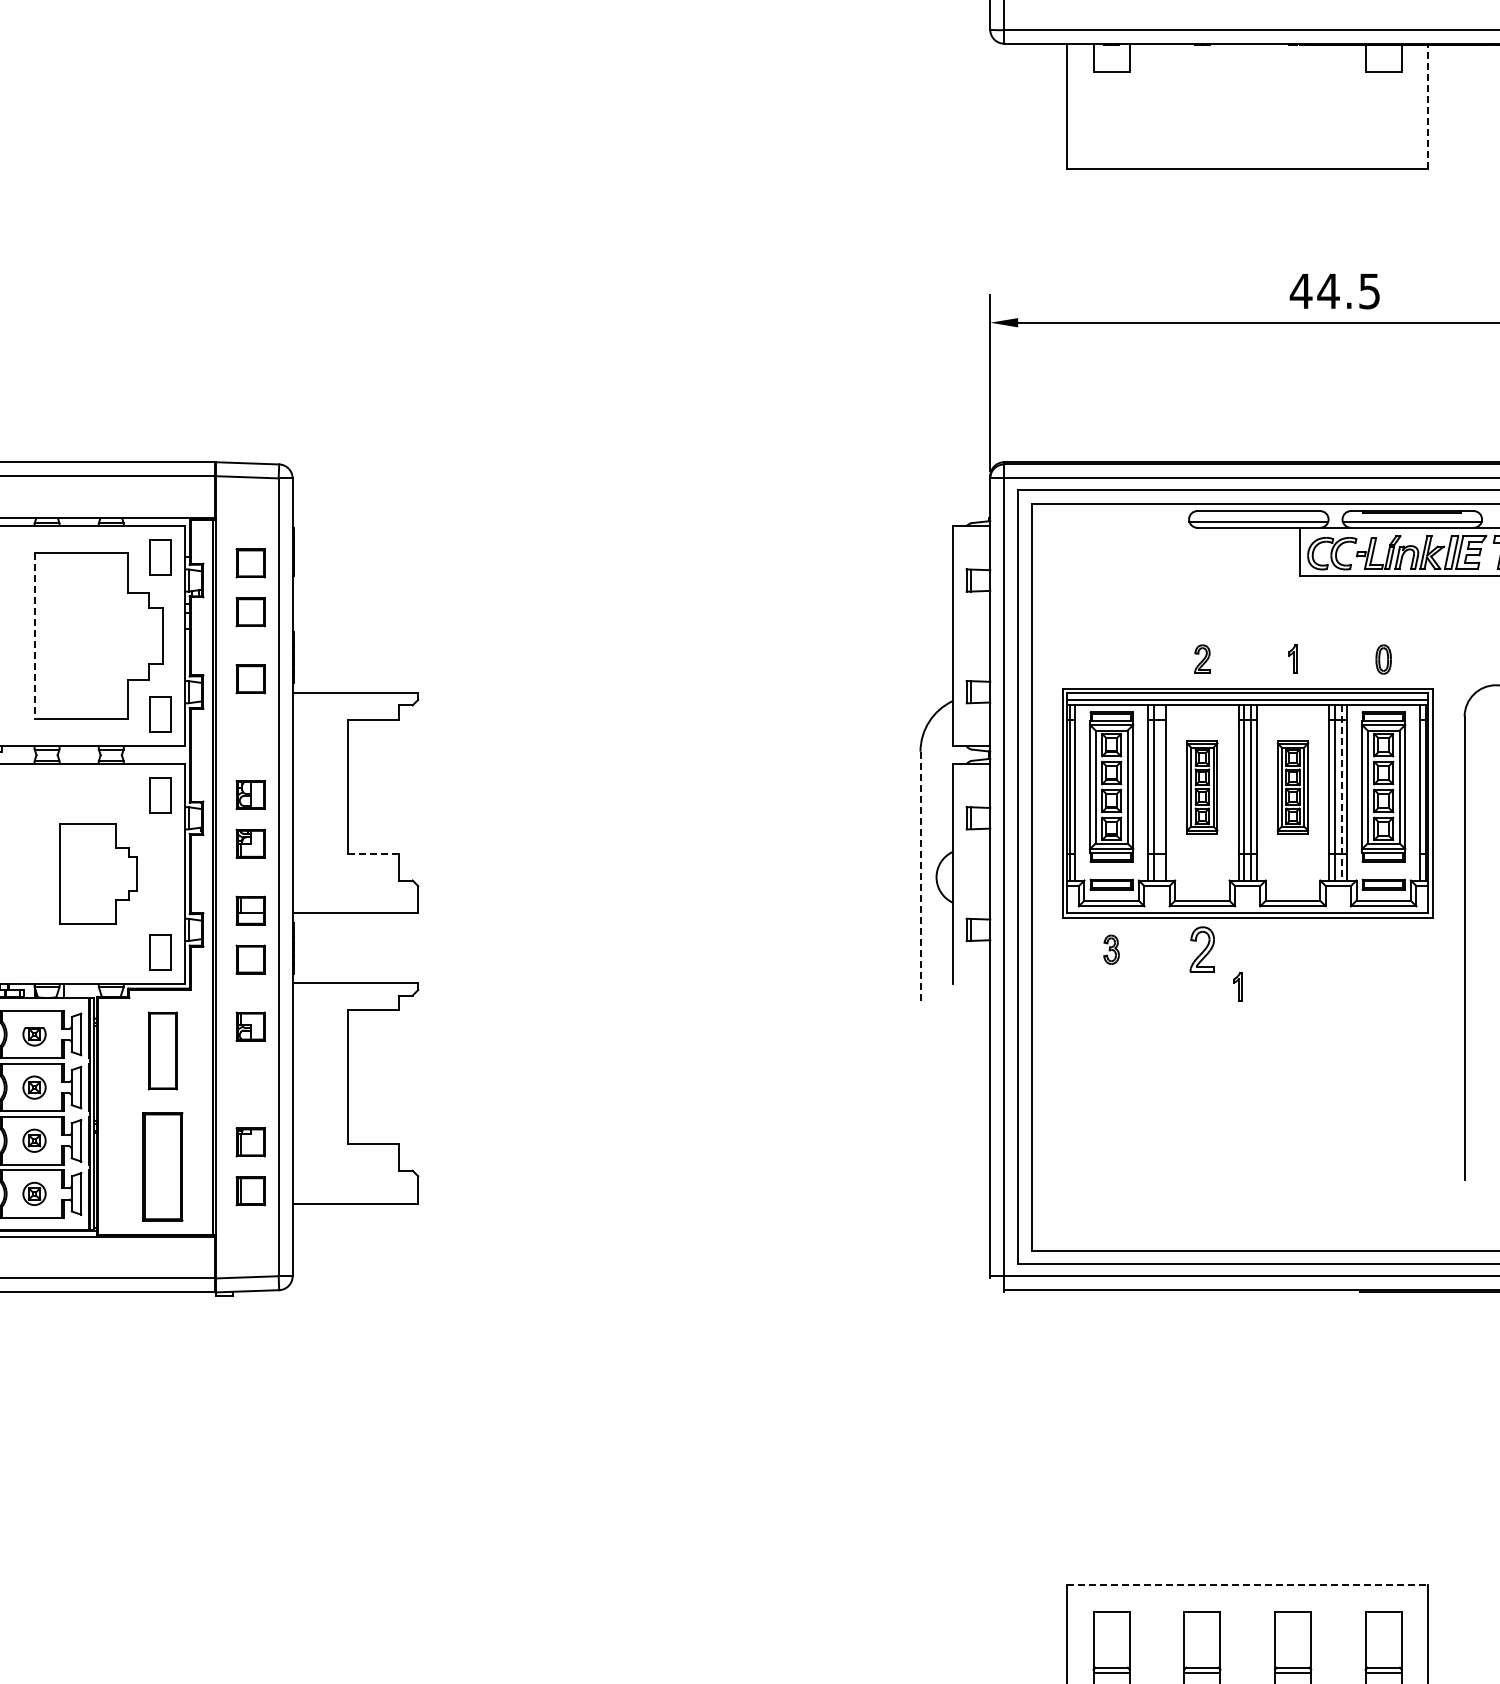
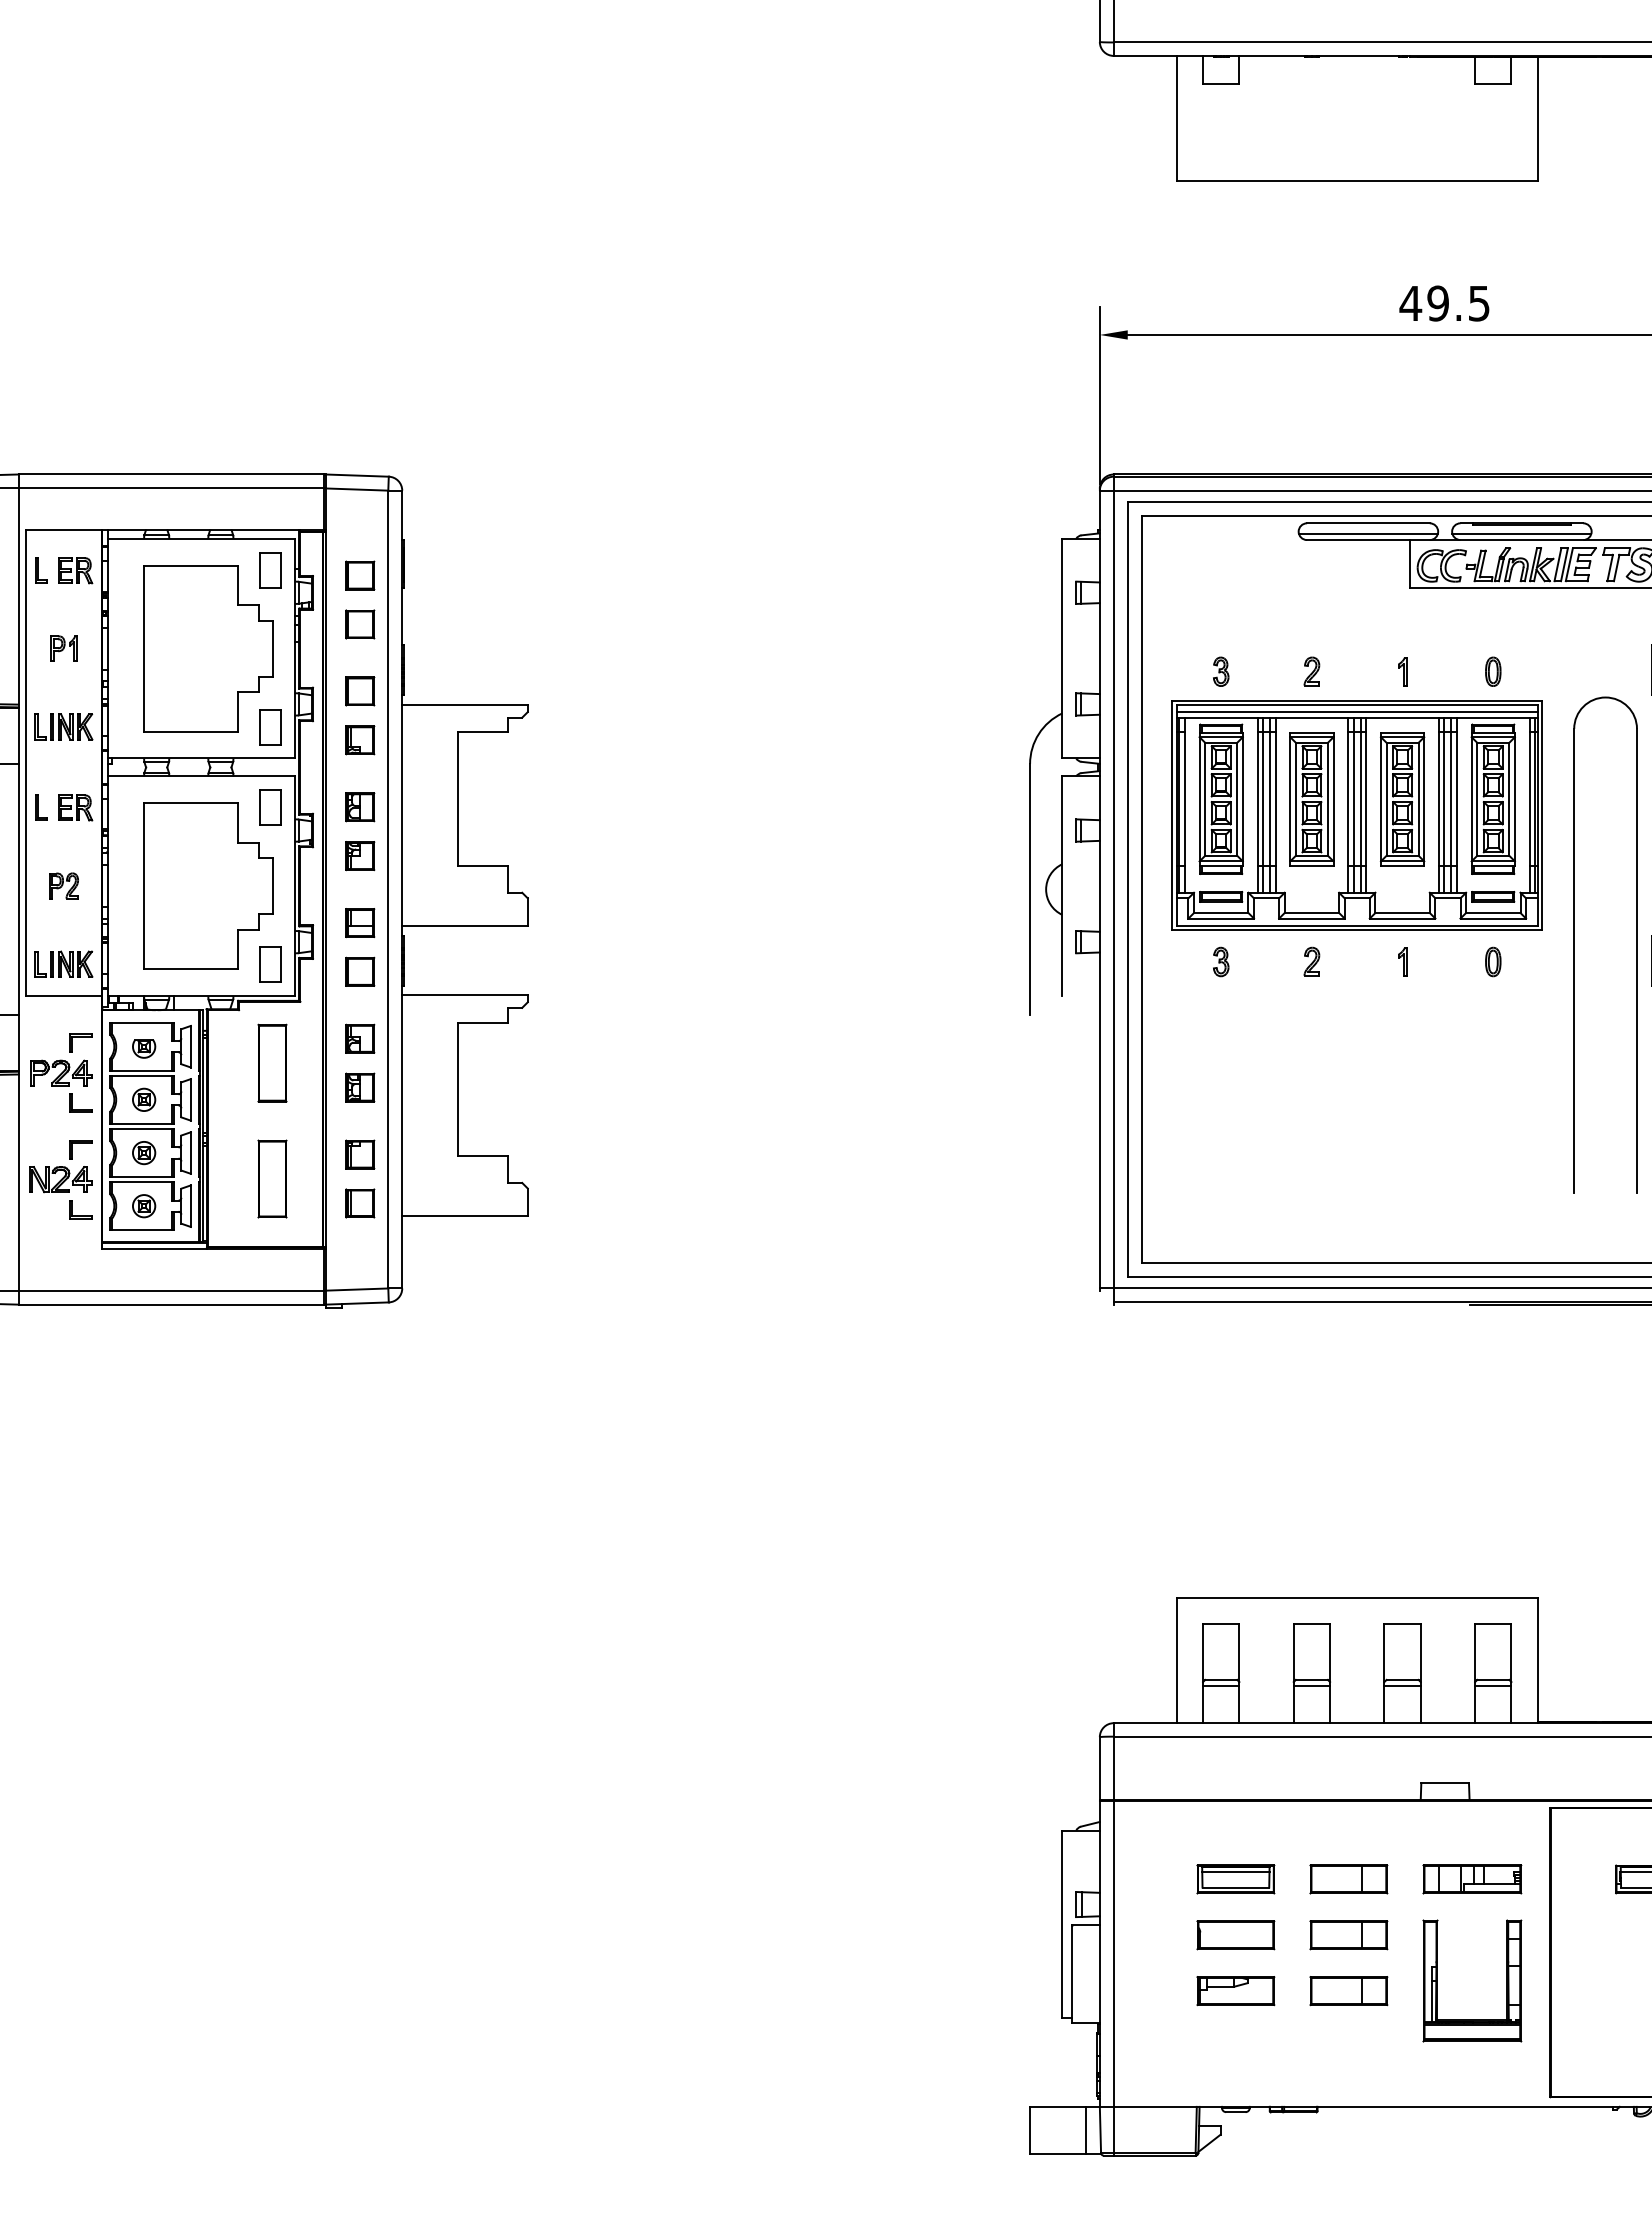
line: (1427, 106) -> (1537, 118), dashed -> solid
text: (1327, 291) -> (1437, 303), 44.5 -> 49.5
line: (34, 637) -> (144, 649), dashed -> solid
part: (1111, 659) -> (1221, 671), added
part: (250, 728) -> (360, 740), added
part: (1201, 787) -> (1311, 799), size x1.43
part: (1292, 787) -> (1402, 799), size x1.43
line: (1160, 792) -> (1270, 804), added
line: (1341, 793) -> (1451, 805), dashed -> solid
line: (372, 854) -> (482, 866), dashed -> solid
part: (98, 873) -> (208, 885), size x1.67
line: (920, 877) -> (1030, 889), dashed -> solid
part: (1201, 949) -> (1311, 961), size x0.62
part: (1383, 949) -> (1493, 961), added
part: (1237, 986) -> (1402, 961), moved
part: (250, 1075) -> (360, 1087), added
part: (162, 1166) -> (272, 1178), size x0.71
line: (1247, 1585) -> (1357, 1597), dashed -> solid

